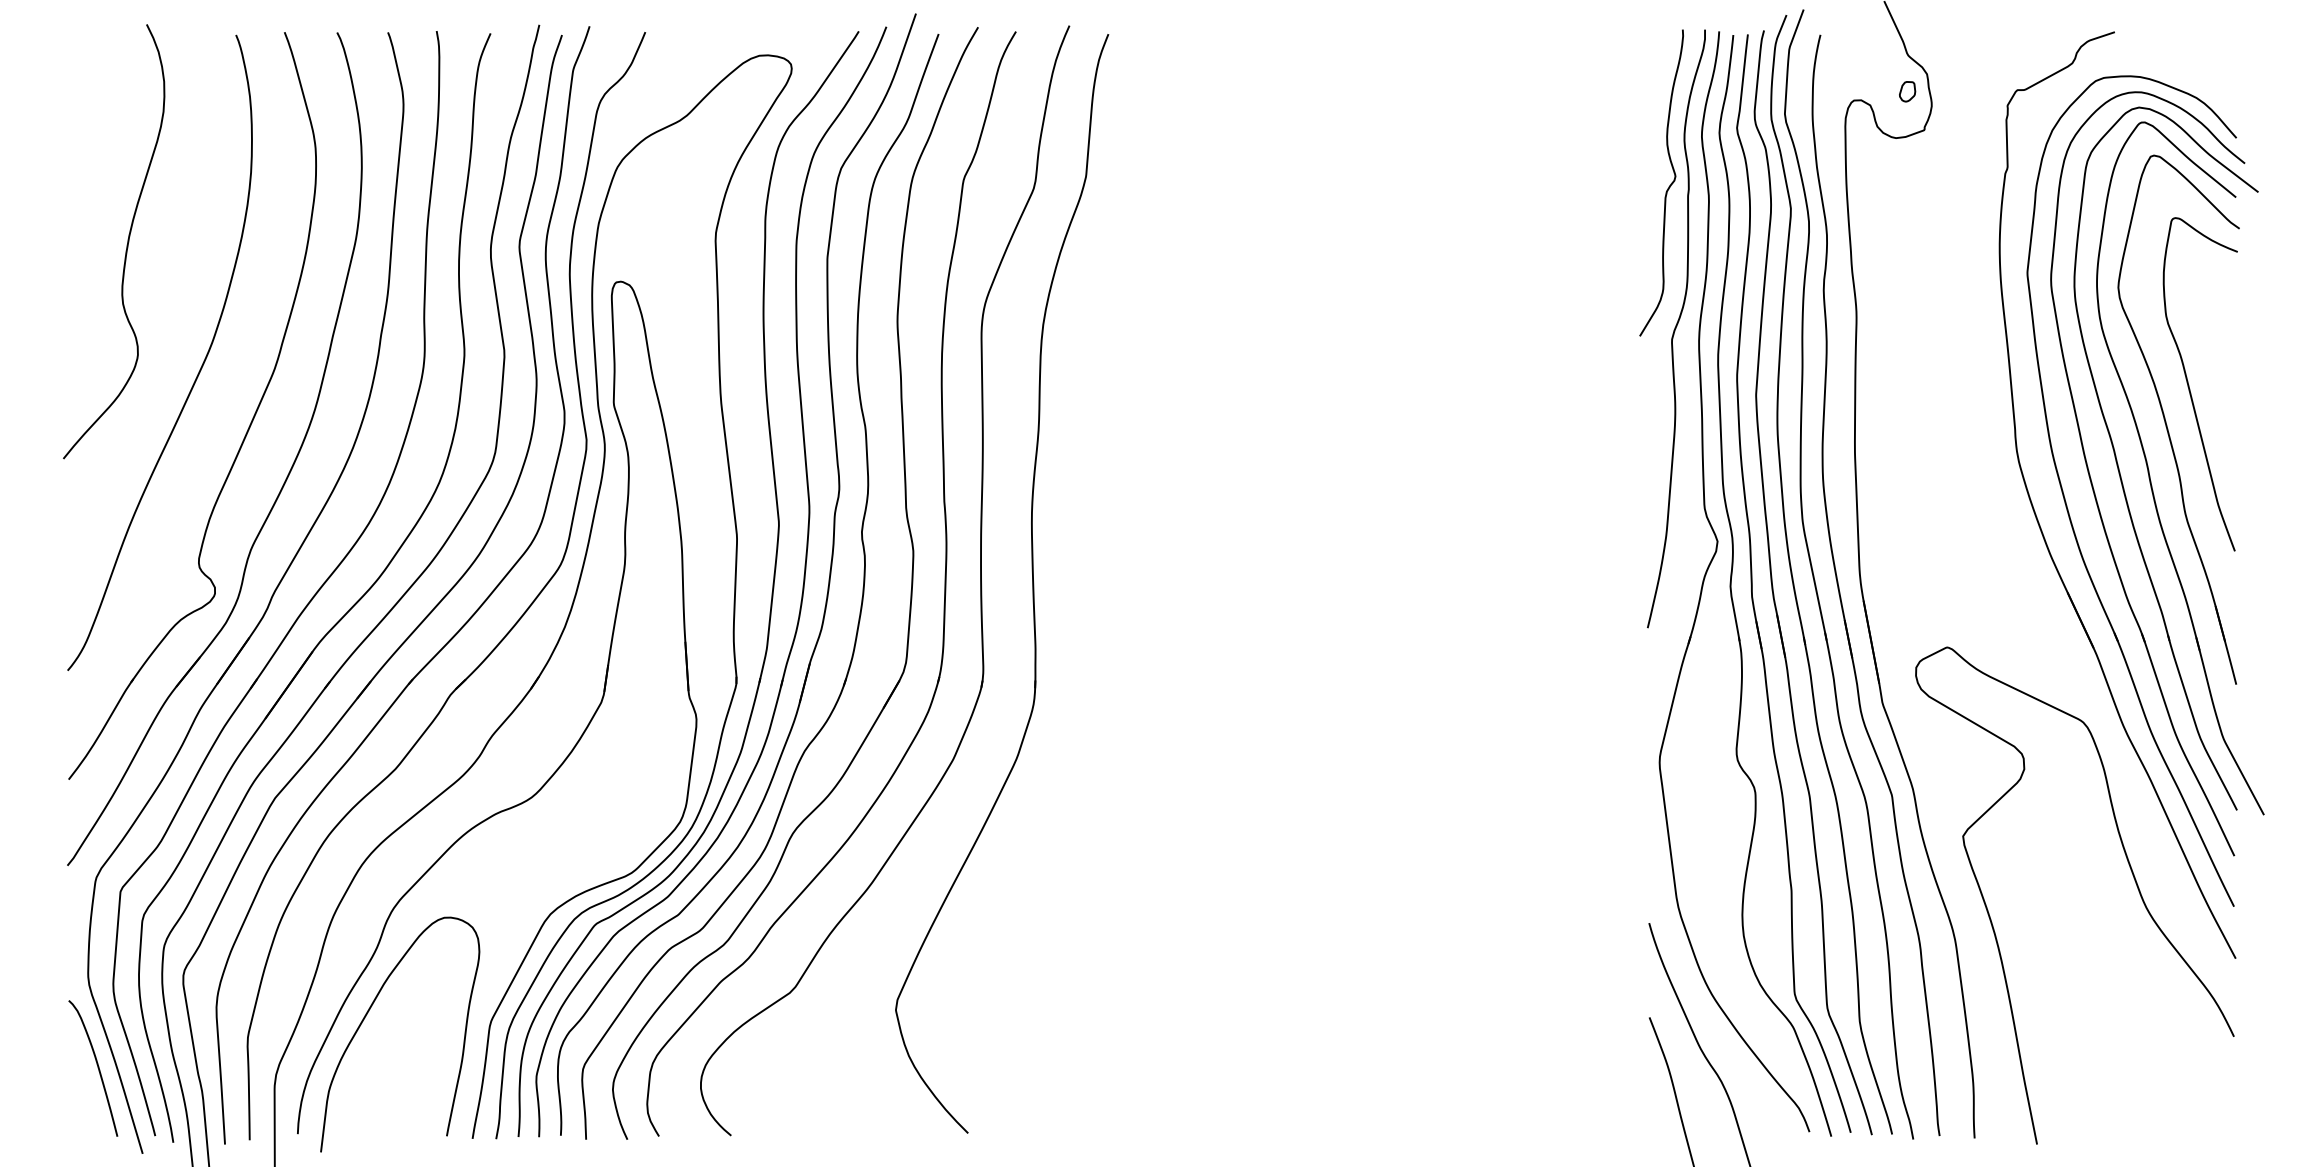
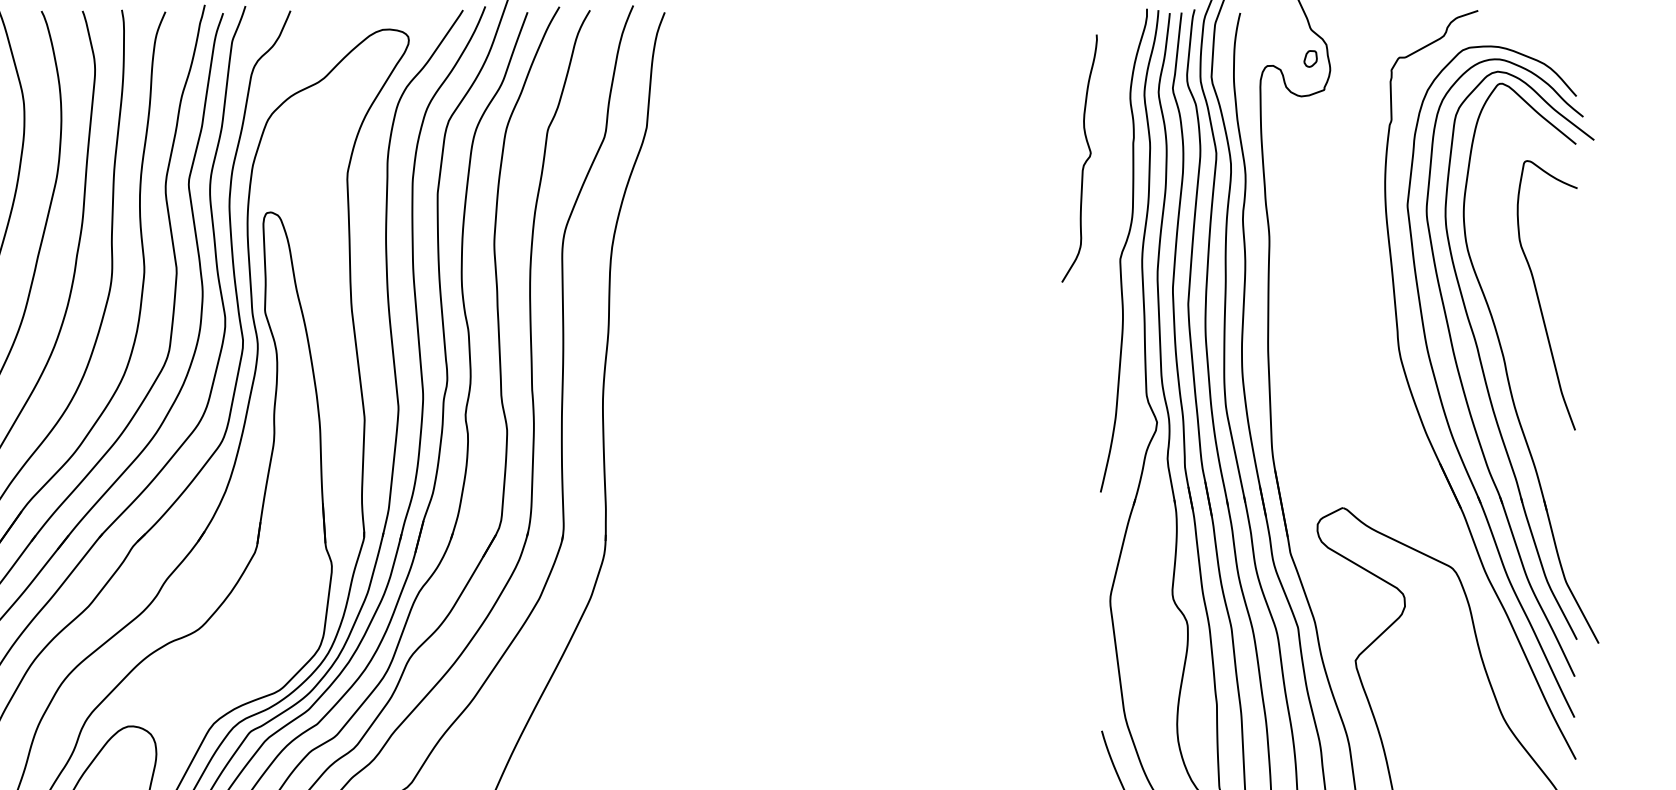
curve: (1668, 186) -> (1085, 161), moved
part: (2166, 421) -> (1519, 325), removed

